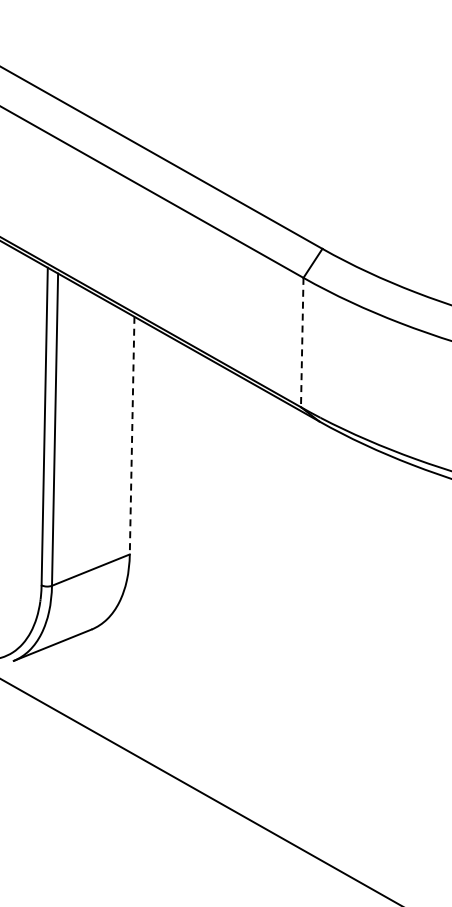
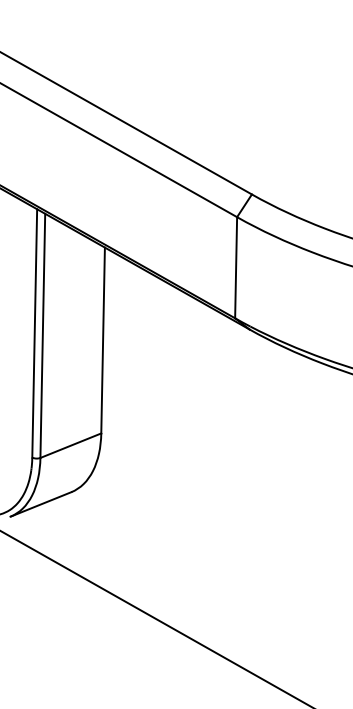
line: (302, 342) -> (236, 267), dashed -> solid
line: (132, 435) -> (103, 340), dashed -> solid

